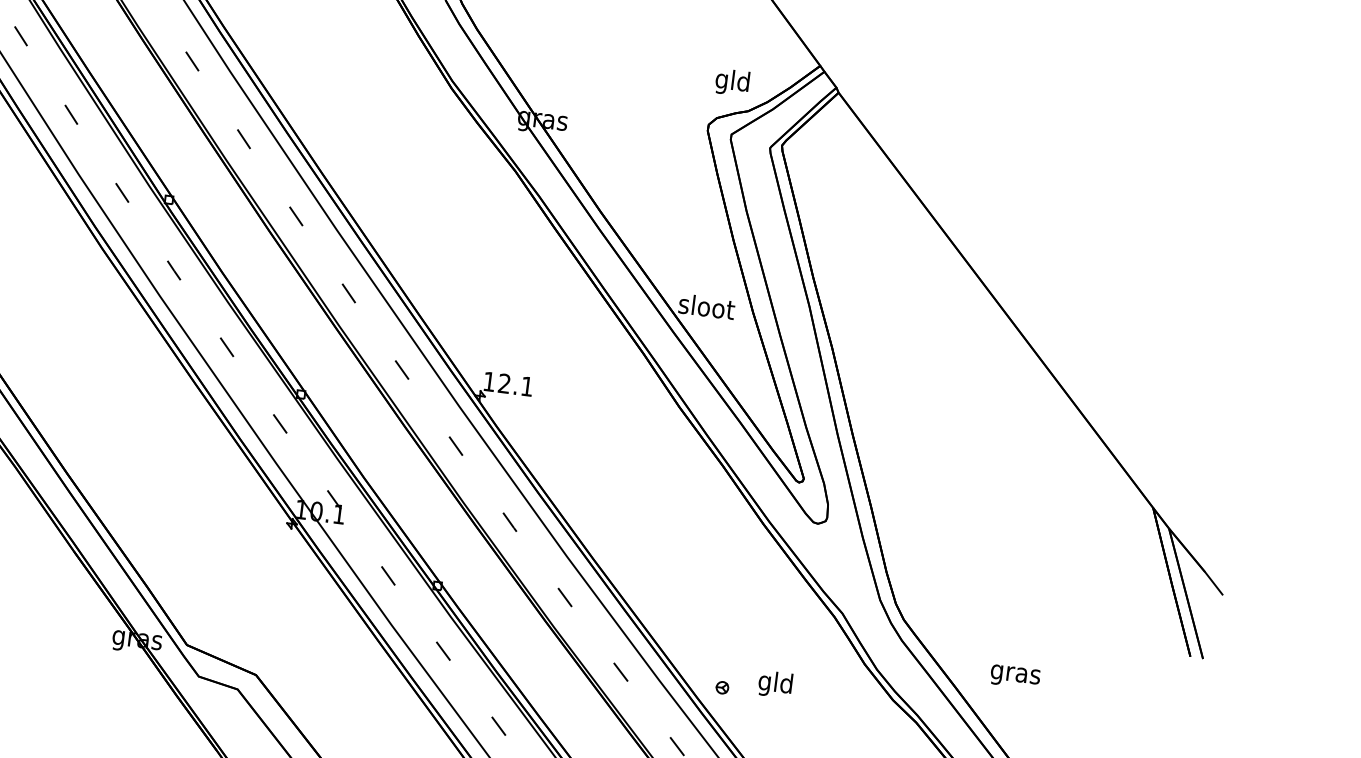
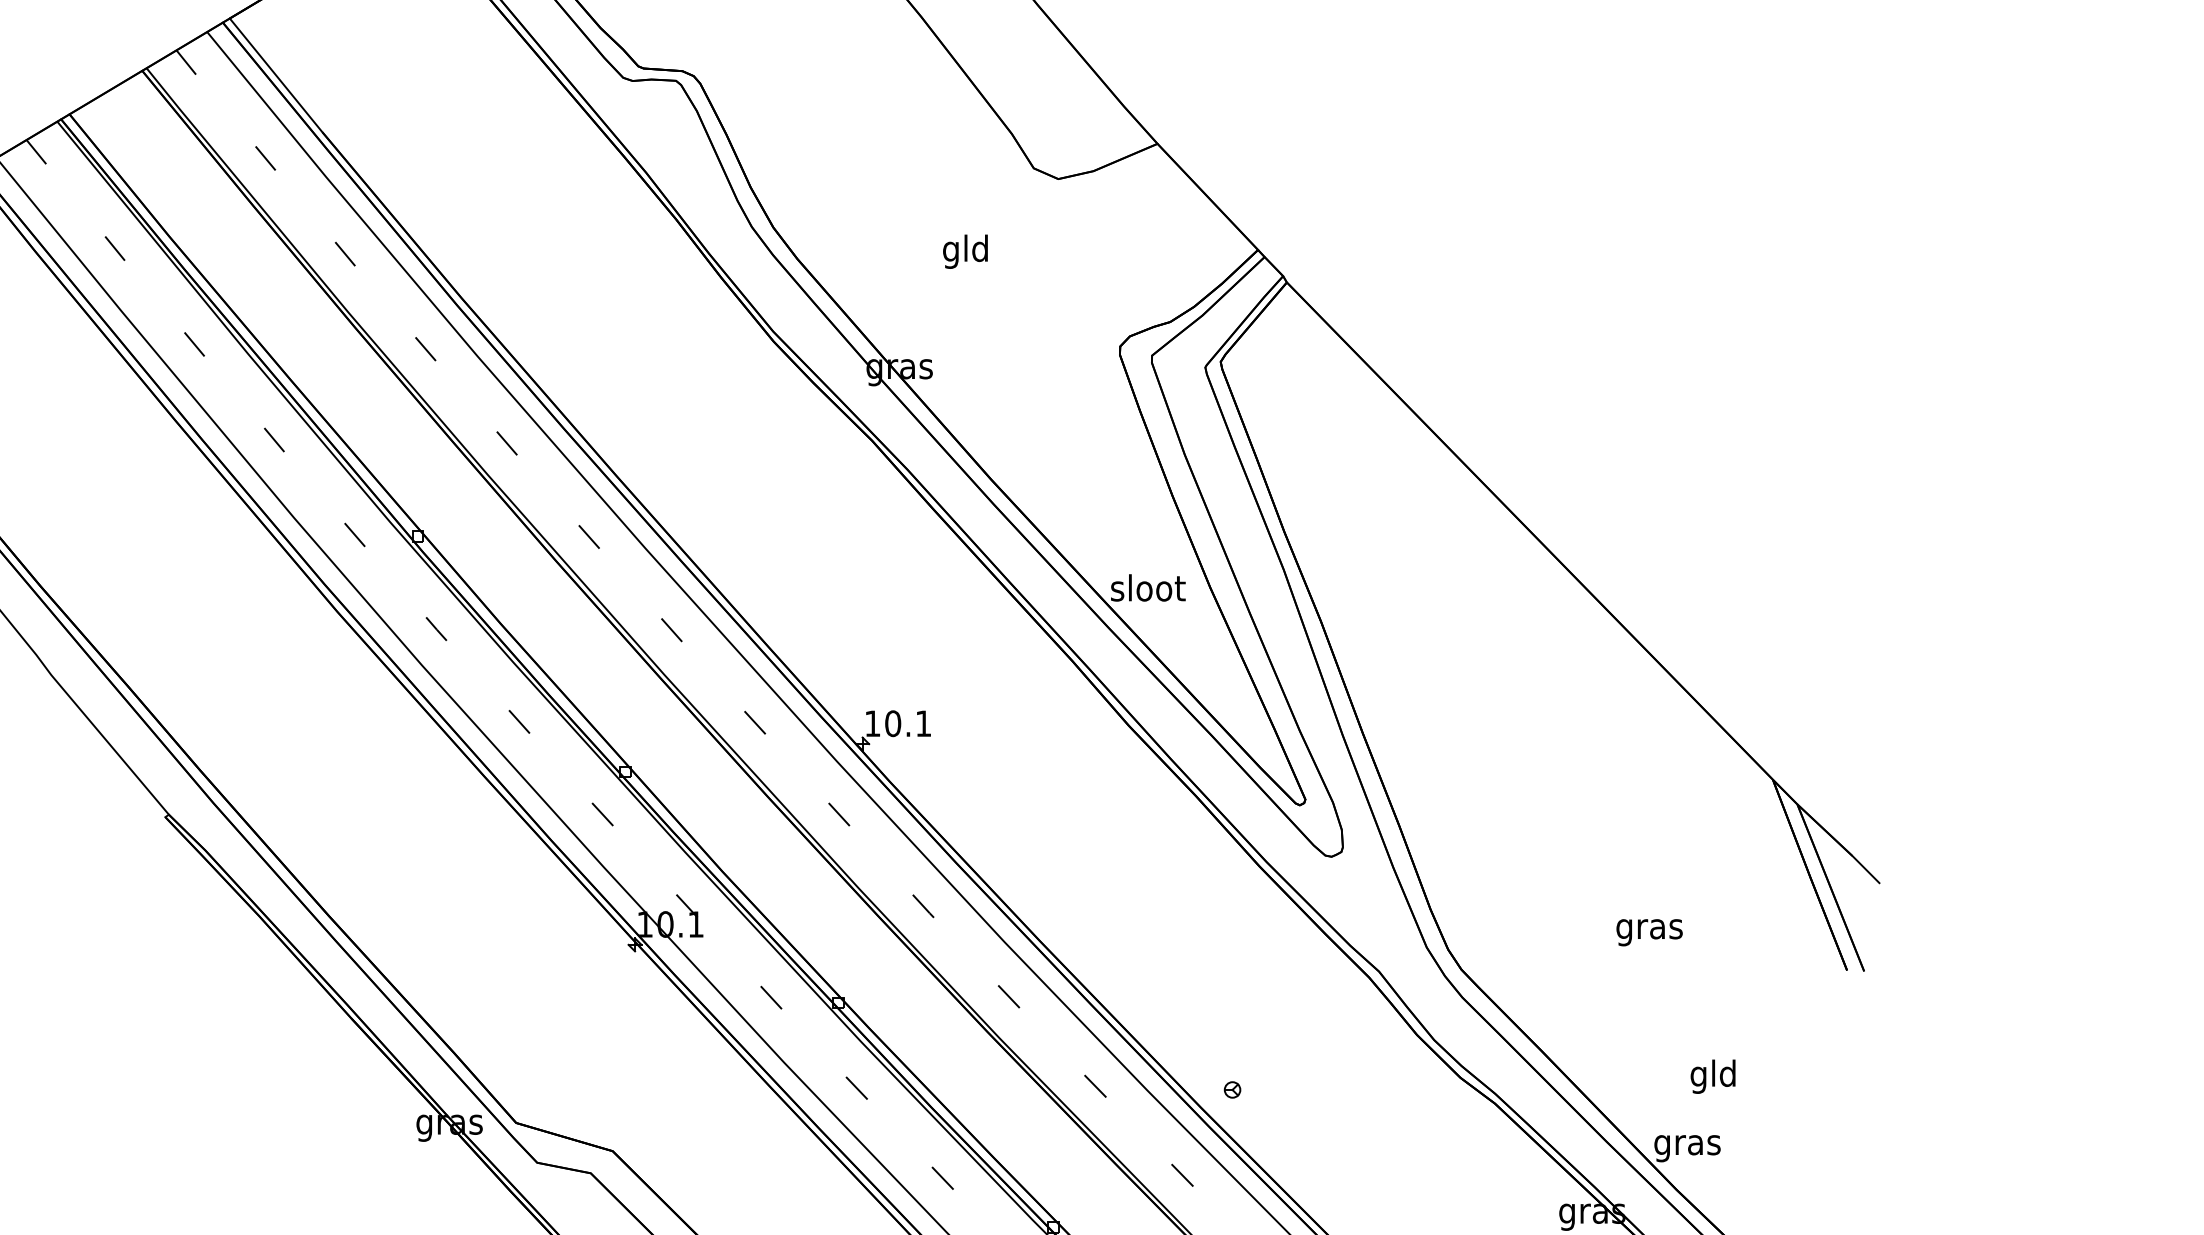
text: (732, 82) -> (965, 251), moved
text: (504, 383) -> (893, 723), 12.1 -> 10.1
text: (1015, 676) -> (1649, 932), moved
text: (774, 684) -> (1712, 1076), moved

